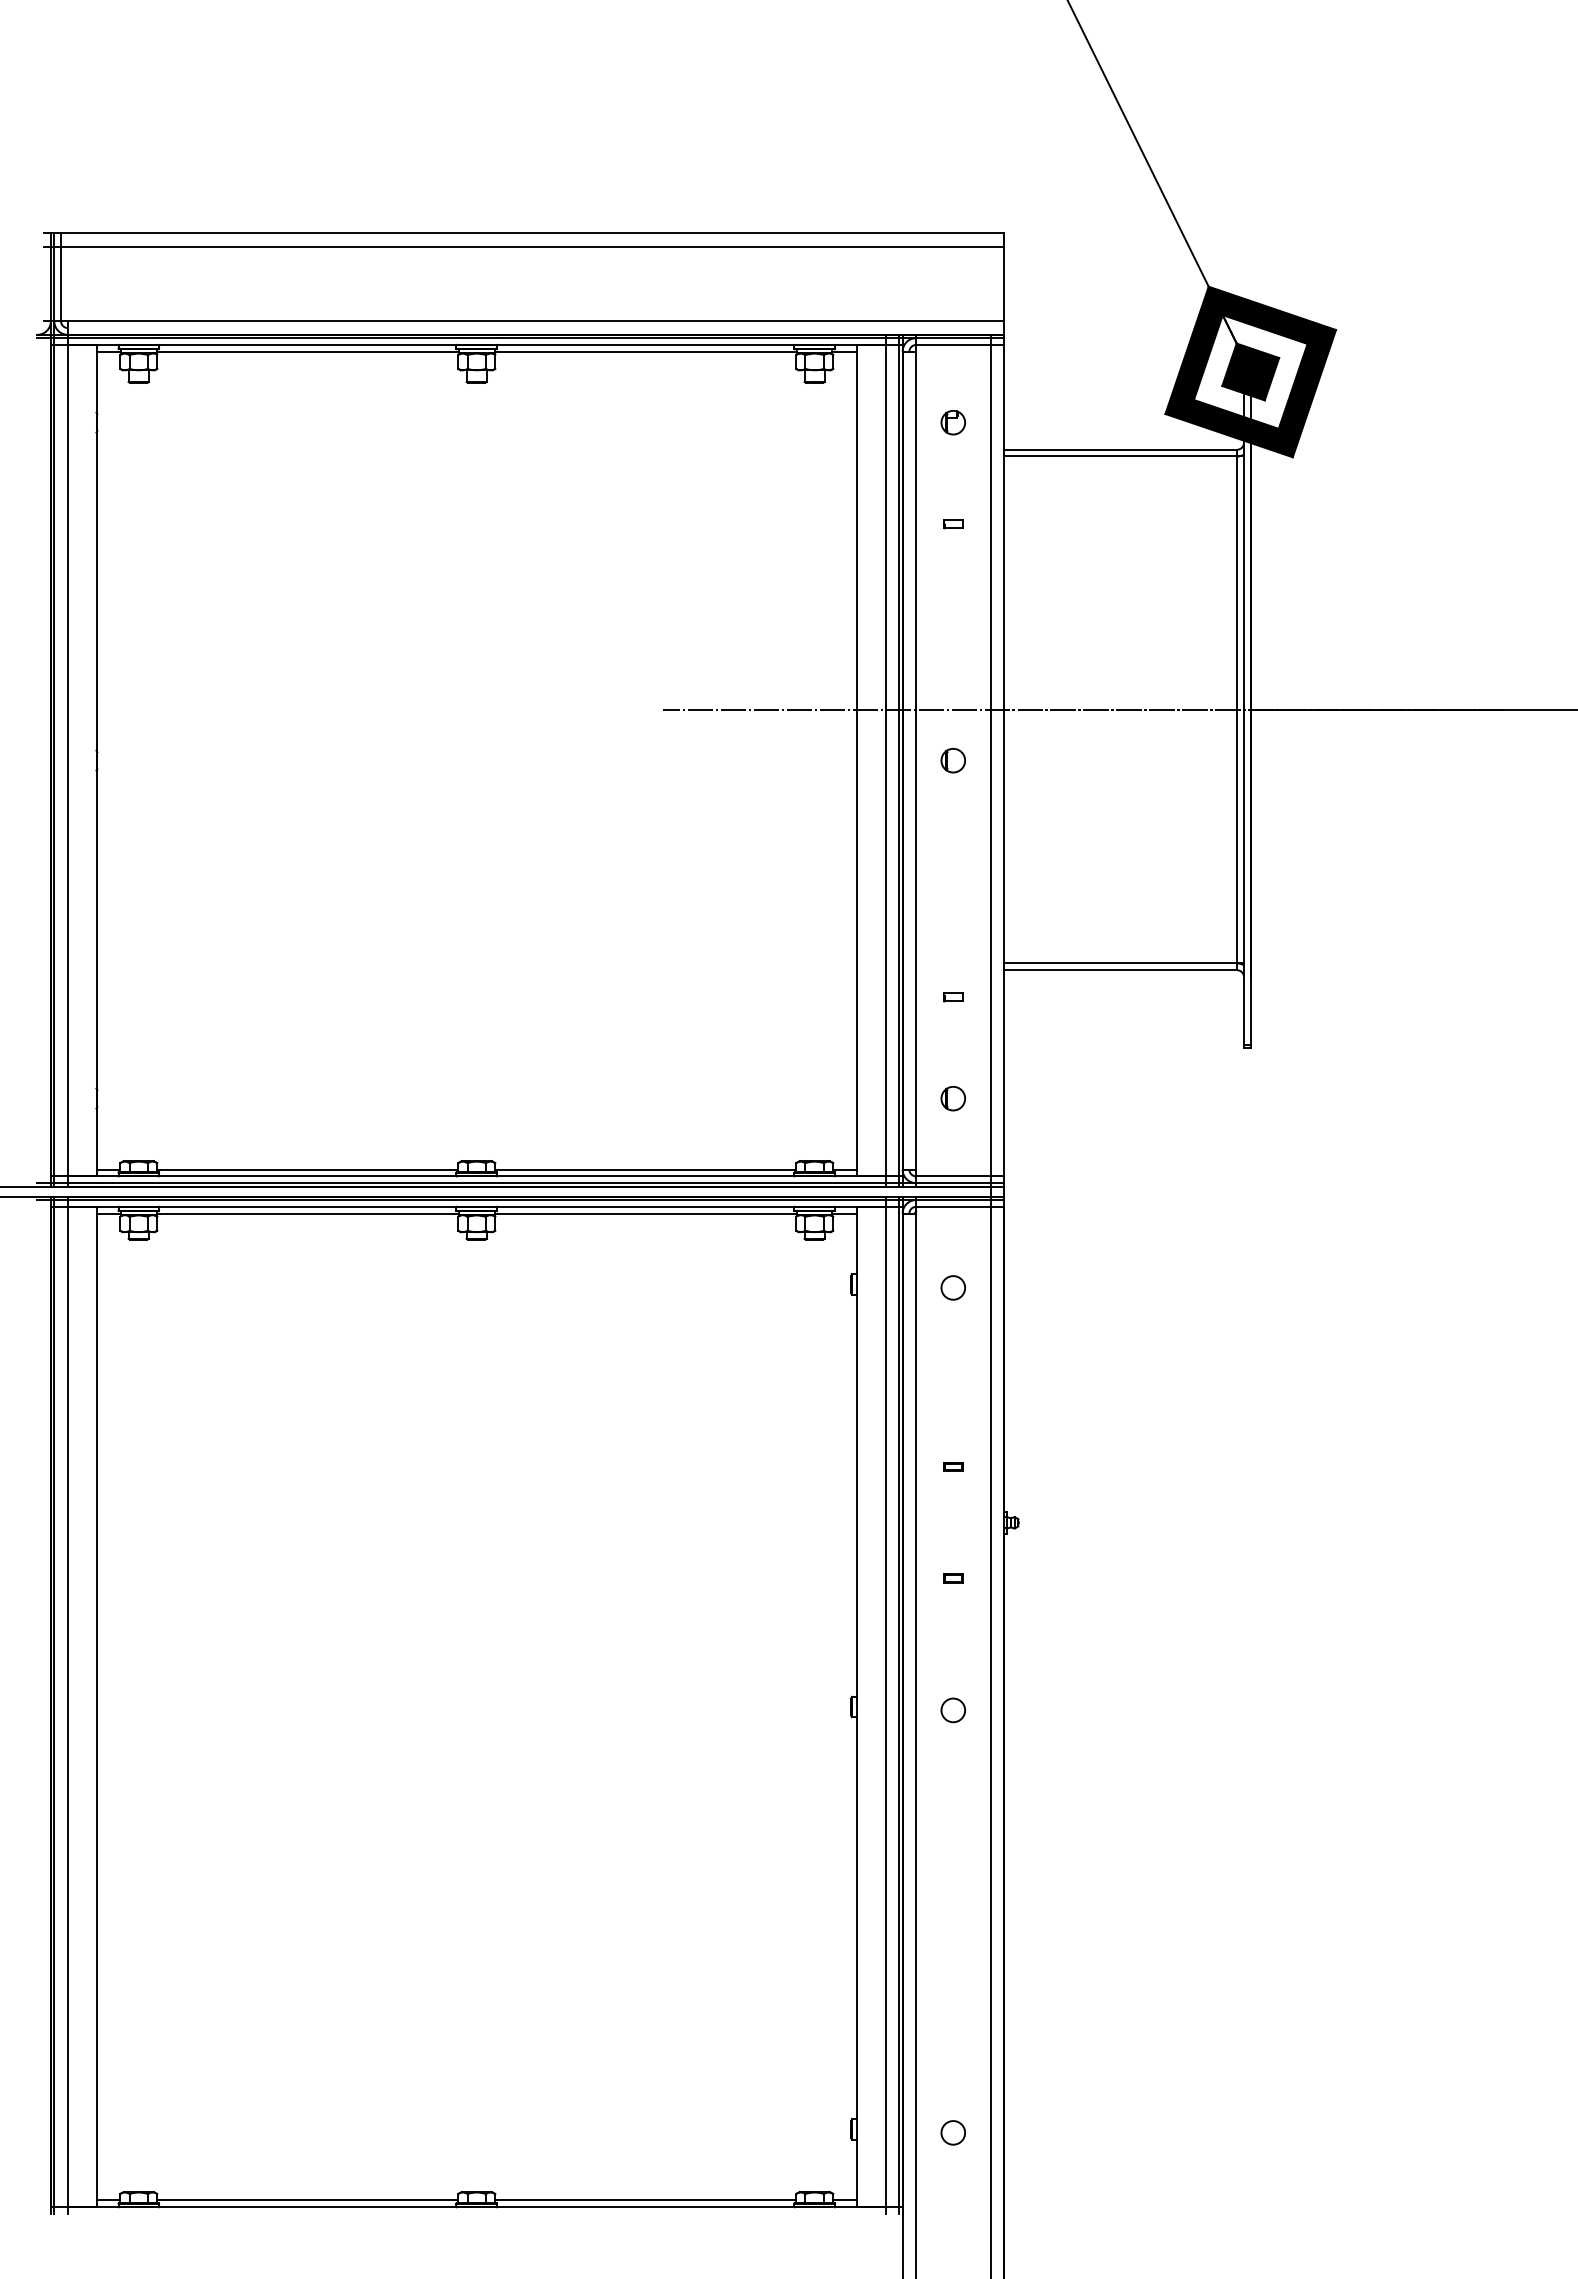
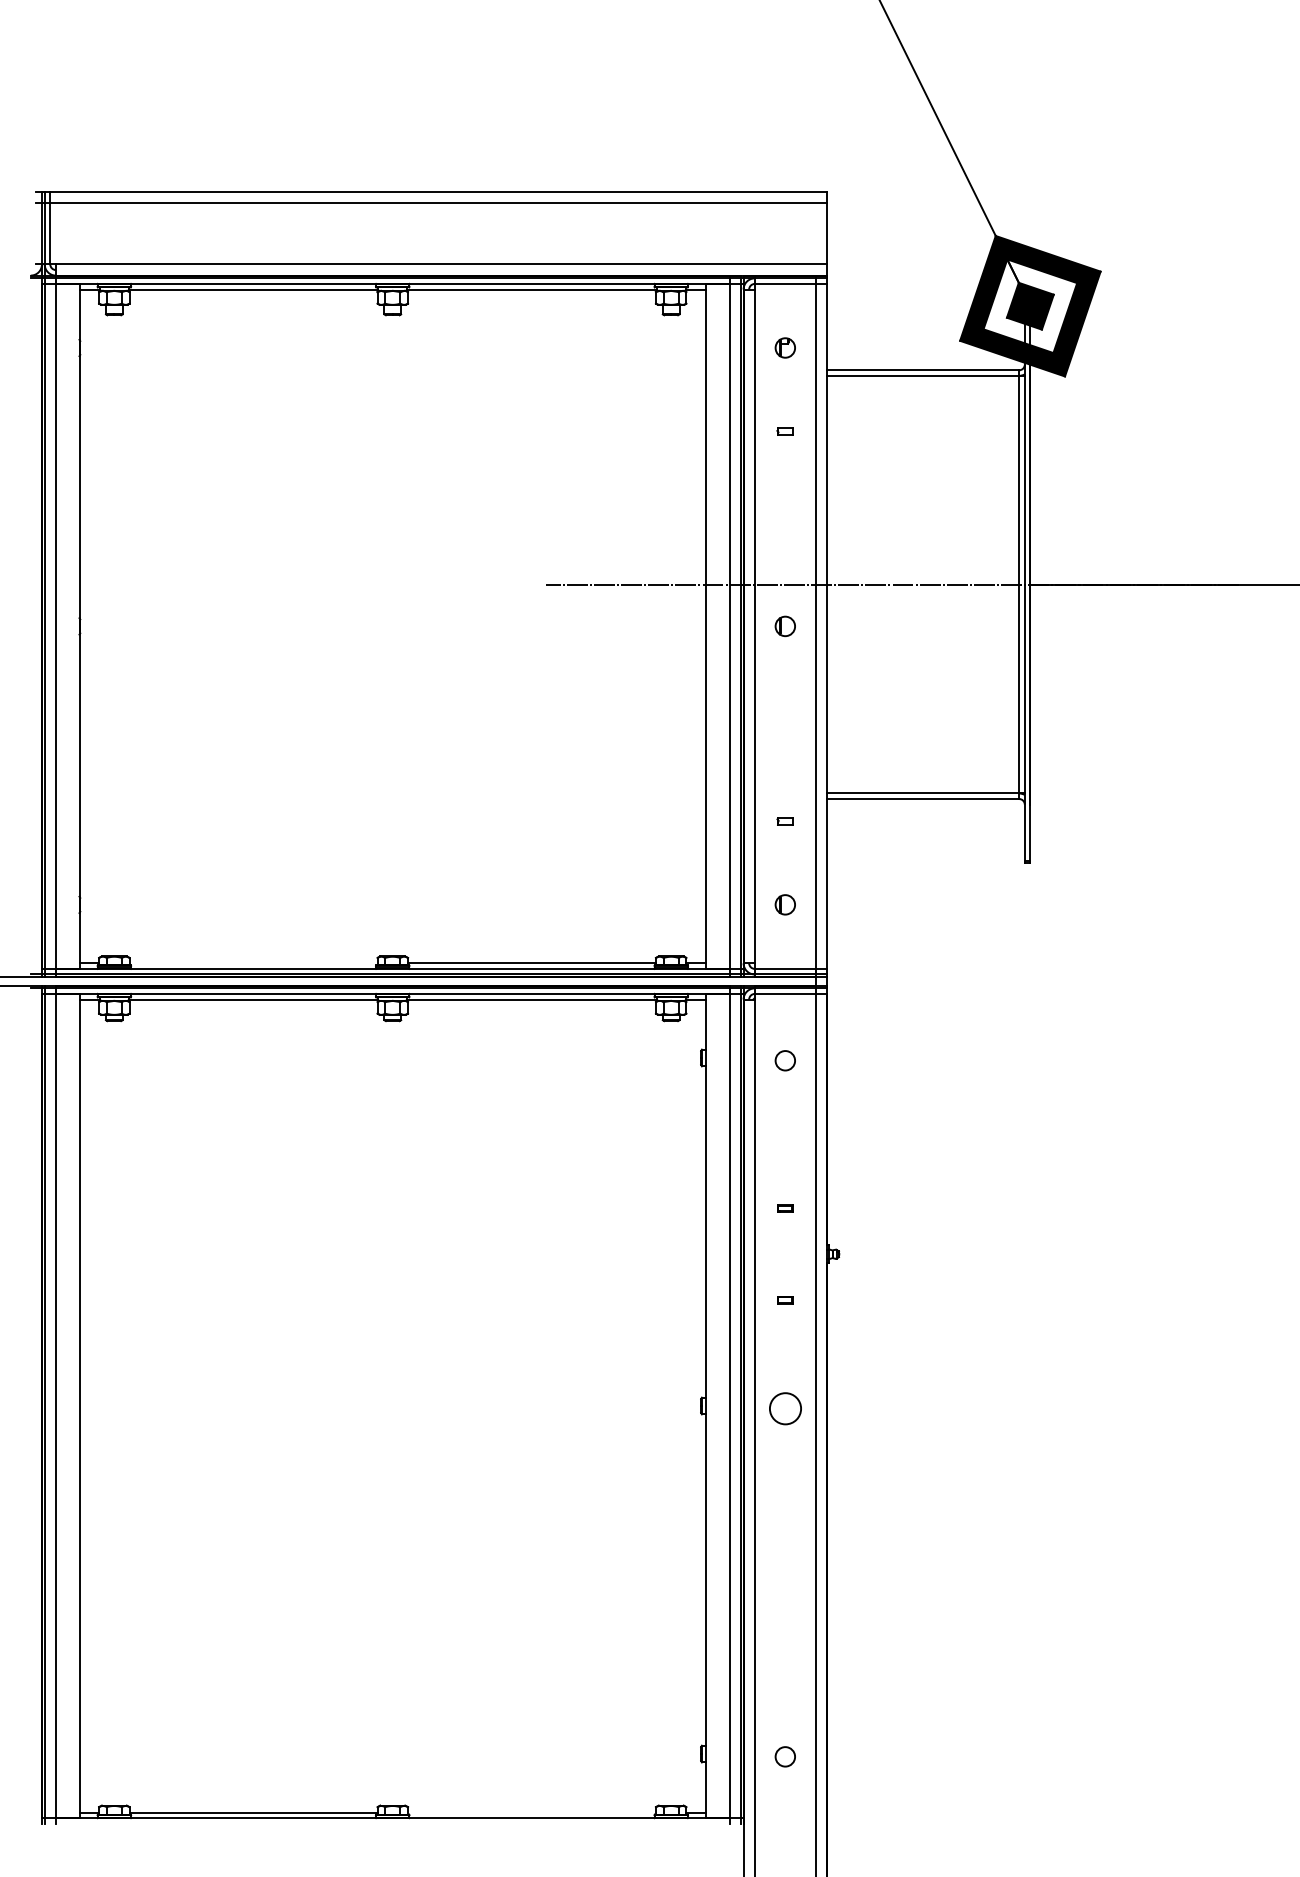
line: (307, 1169) -> (253, 963), removed
circle: (952, 1710) -> (784, 1408), size x1.6
line: (645, 2200) -> (531, 1812), removed

